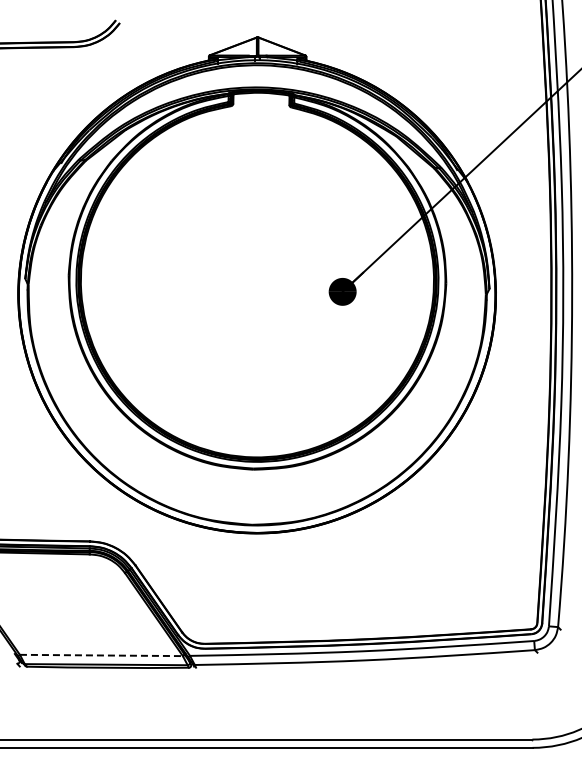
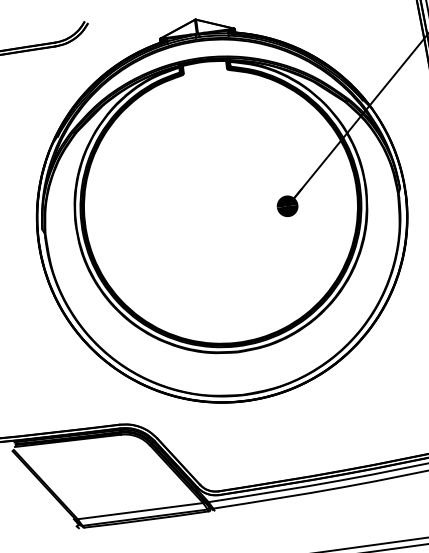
line: (101, 655) -> (140, 511), dashed -> solid

